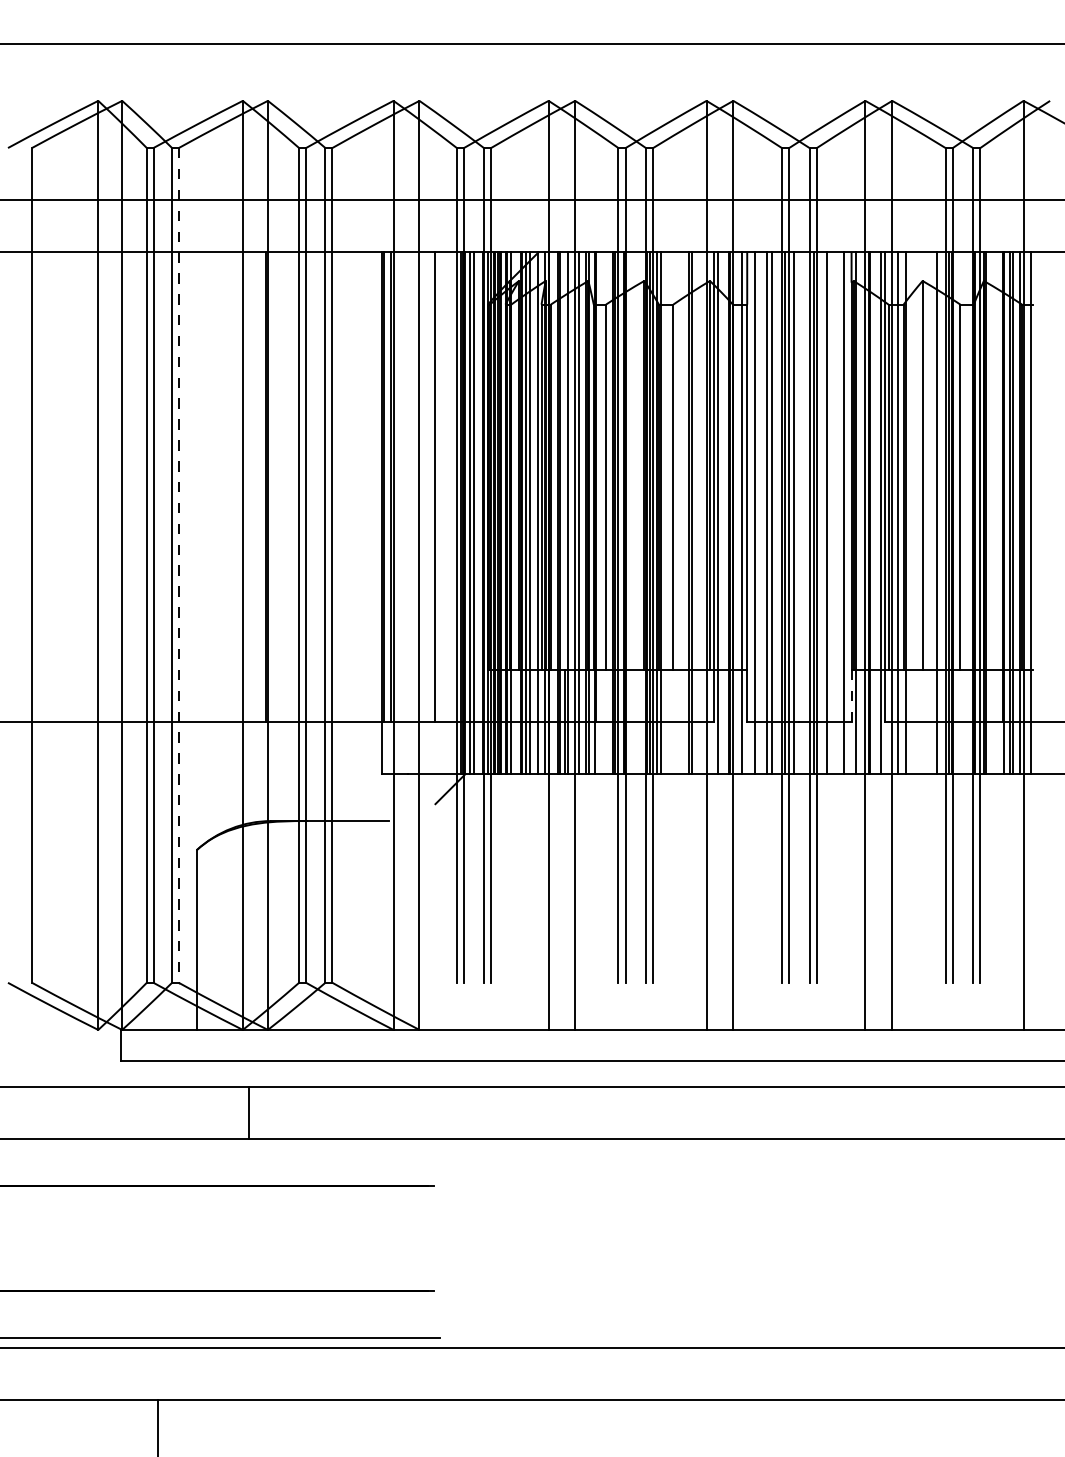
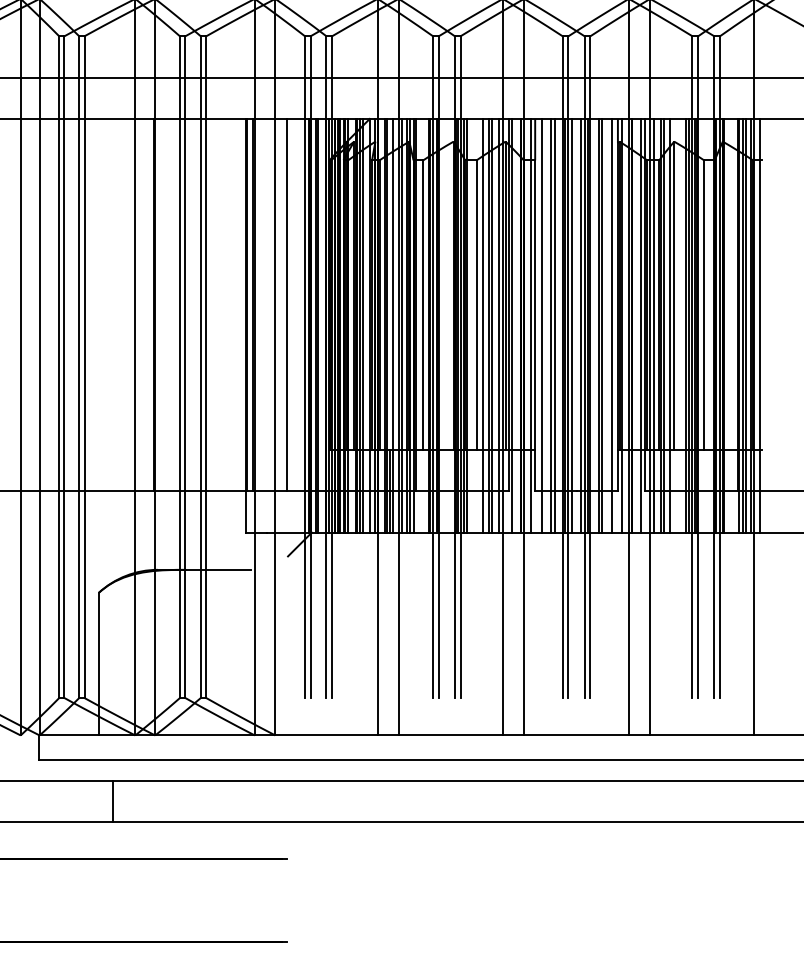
line: (681, 513) -> (483, 326), added
line: (701, 513) -> (498, 326), added
line: (805, 513) -> (581, 326), added
line: (831, 513) -> (601, 326), added
line: (910, 513) -> (664, 326), added
line: (917, 513) -> (670, 326), added
line: (941, 513) -> (689, 326), added
line: (178, 565) -> (84, 367), dashed -> solid
line: (851, 696) -> (617, 471), dashed -> solid
line: (249, 1113) -> (113, 801), moved

